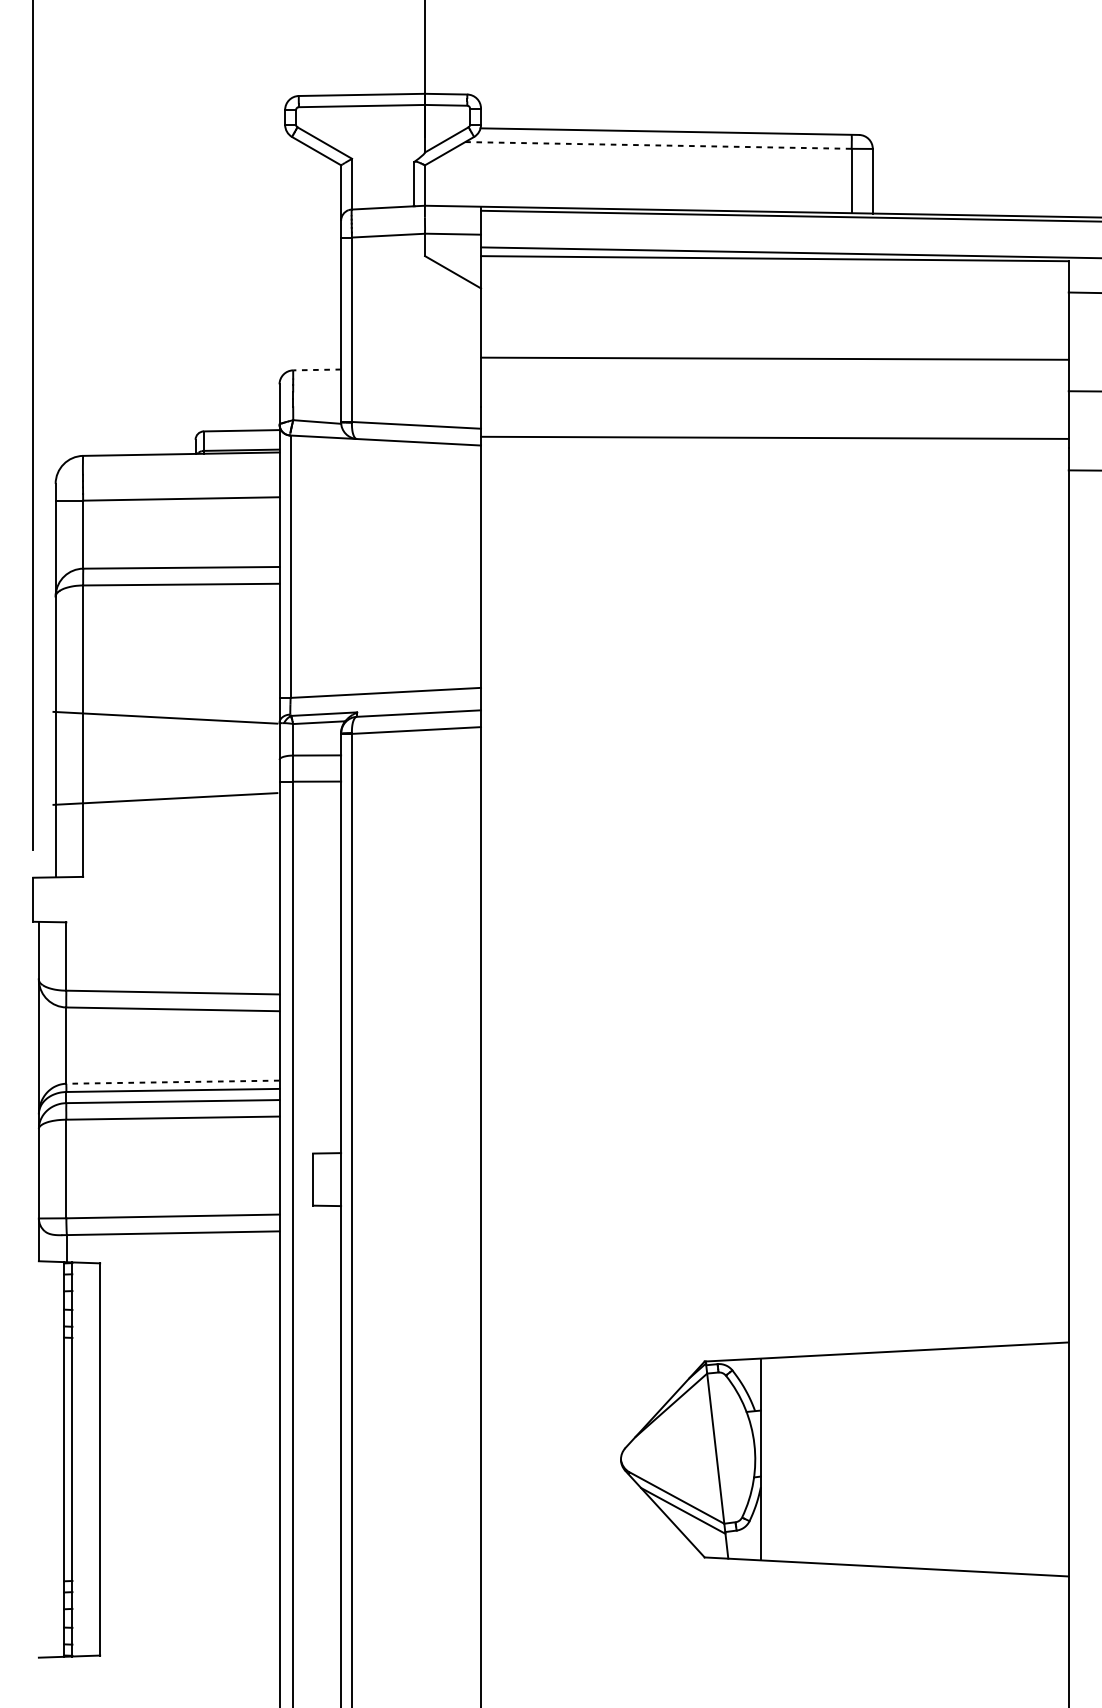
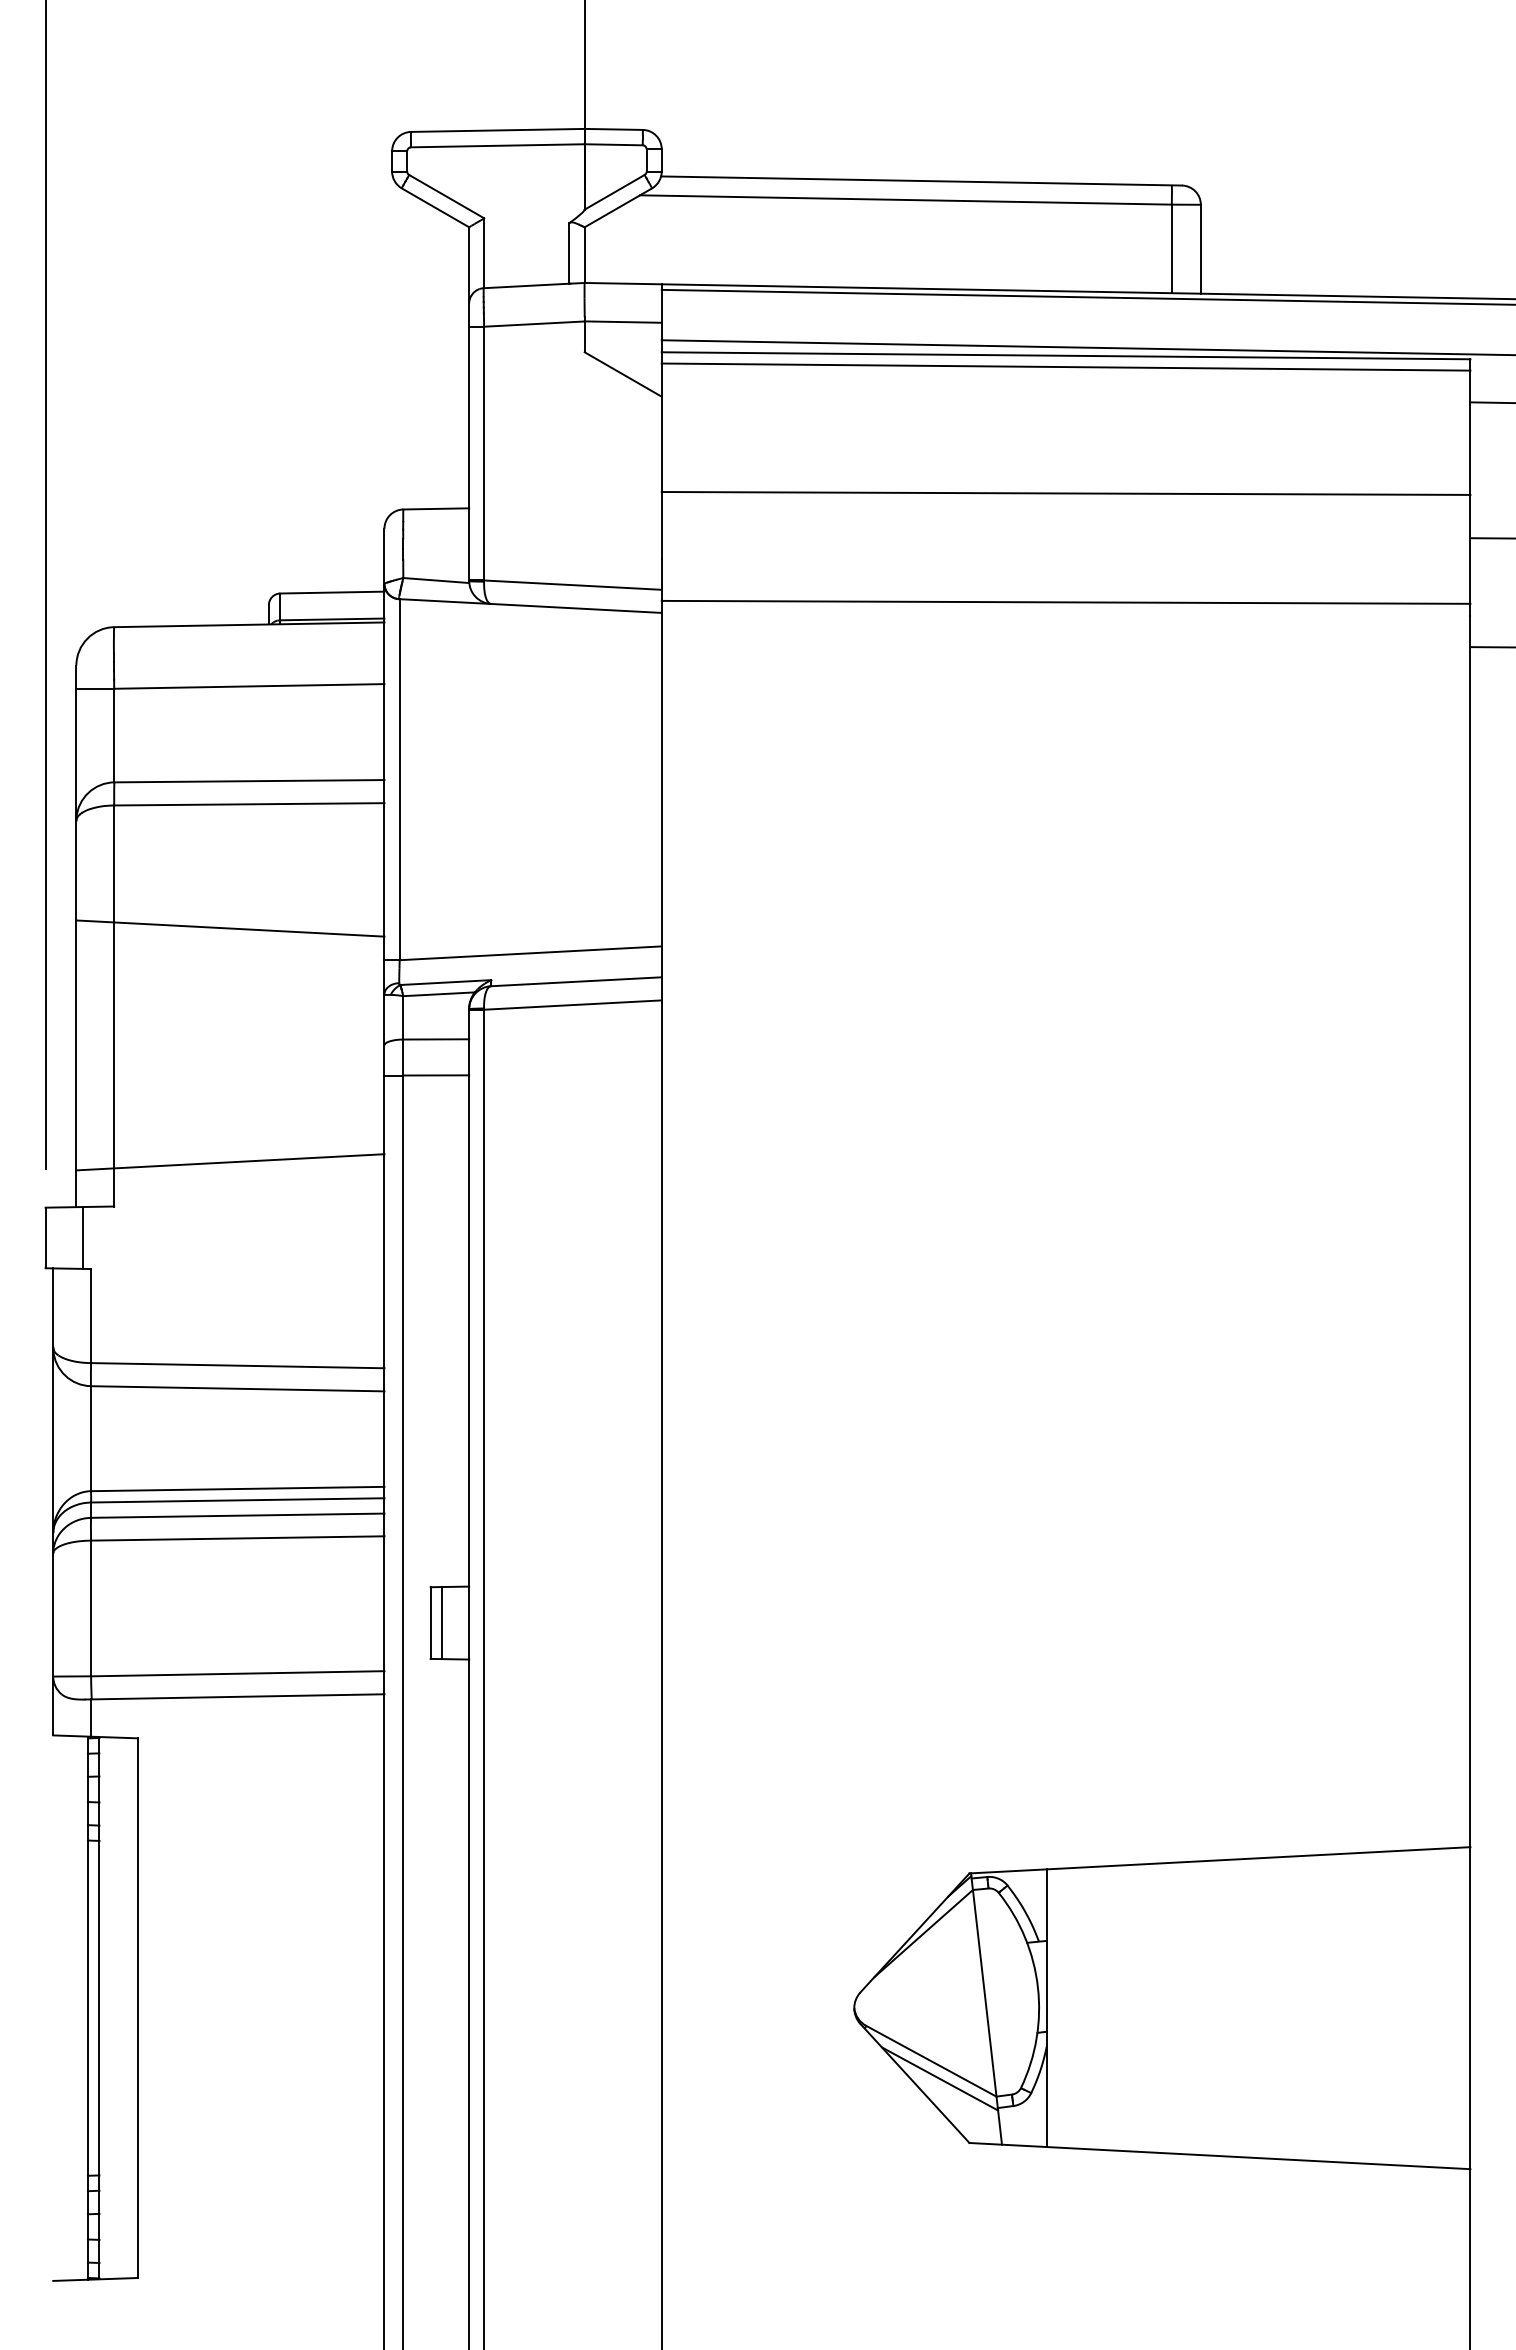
line: (658, 145) -> (905, 199), dashed -> solid
line: (774, 266) -> (1065, 366), added
line: (317, 369) -> (436, 508), dashed -> solid
line: (165, 717) -> (230, 928), moved
line: (165, 799) -> (230, 1162), moved
line: (60, 899) -> (83, 1237), added
line: (172, 1082) -> (237, 1489), dashed -> solid
line: (321, 1179) -> (442, 1623), added

